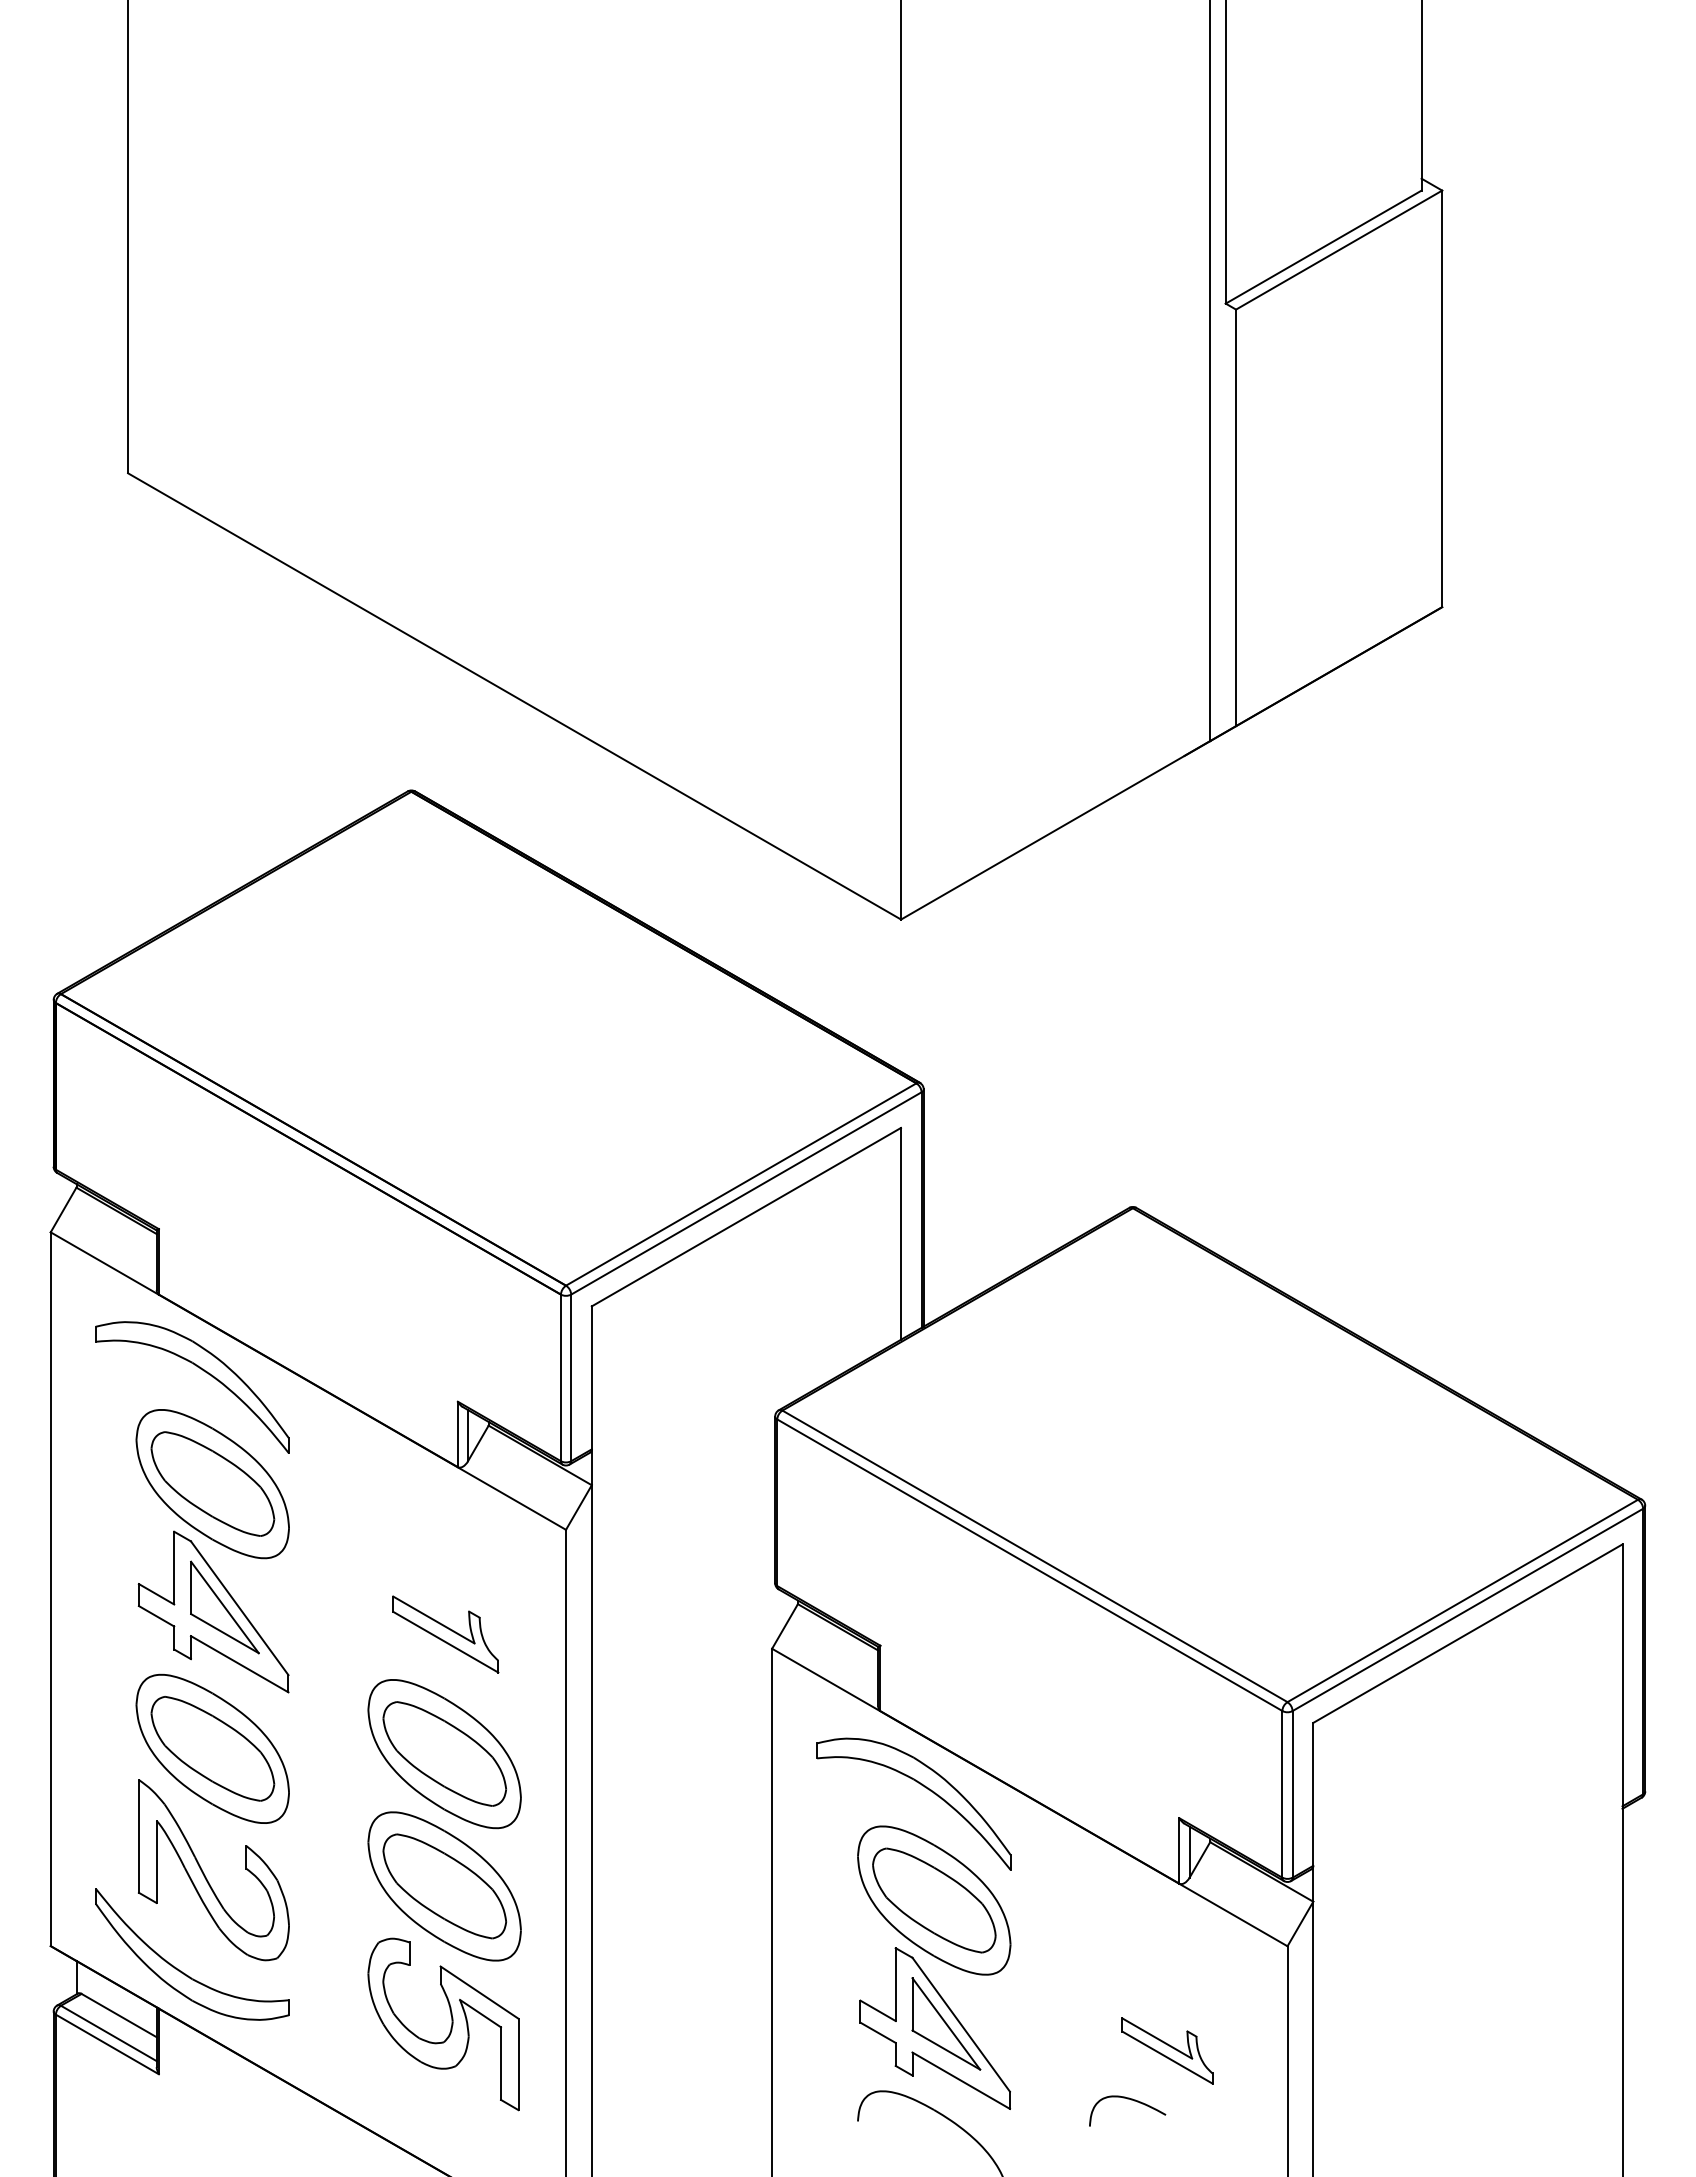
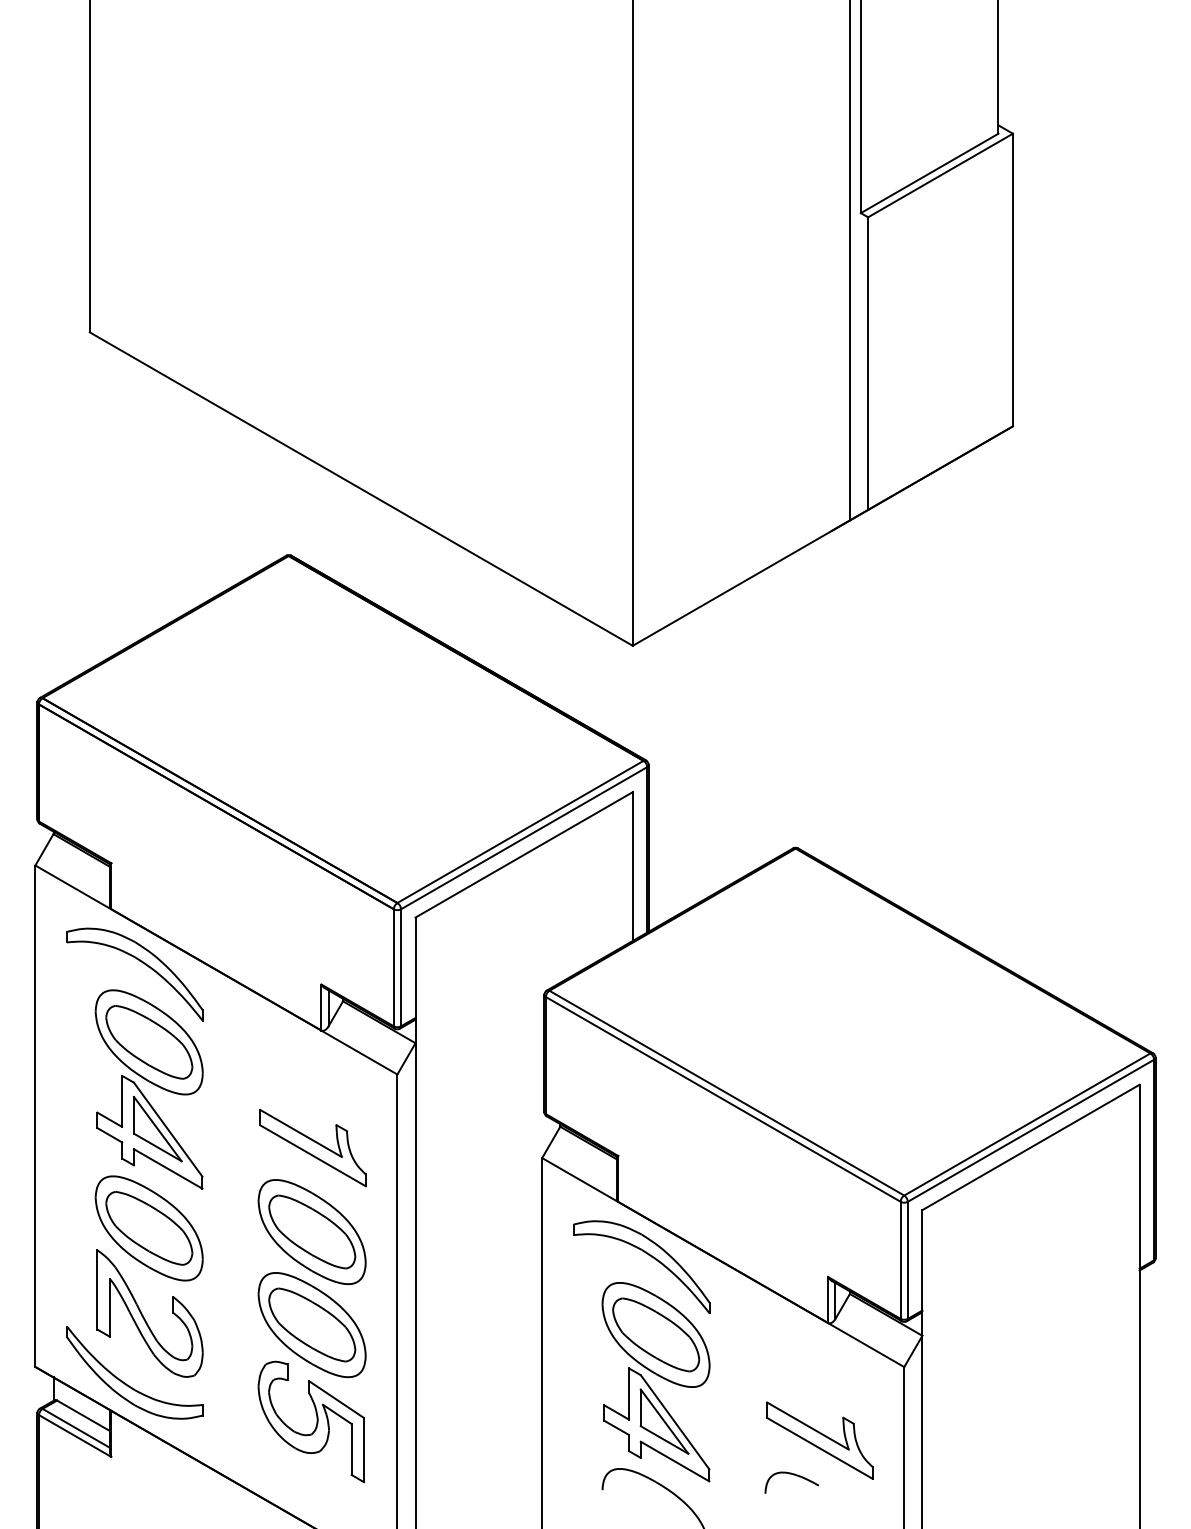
part: (445, 1634) -> (312, 1148), size x1.43
part: (1167, 2050) -> (819, 1440), size x1.67

